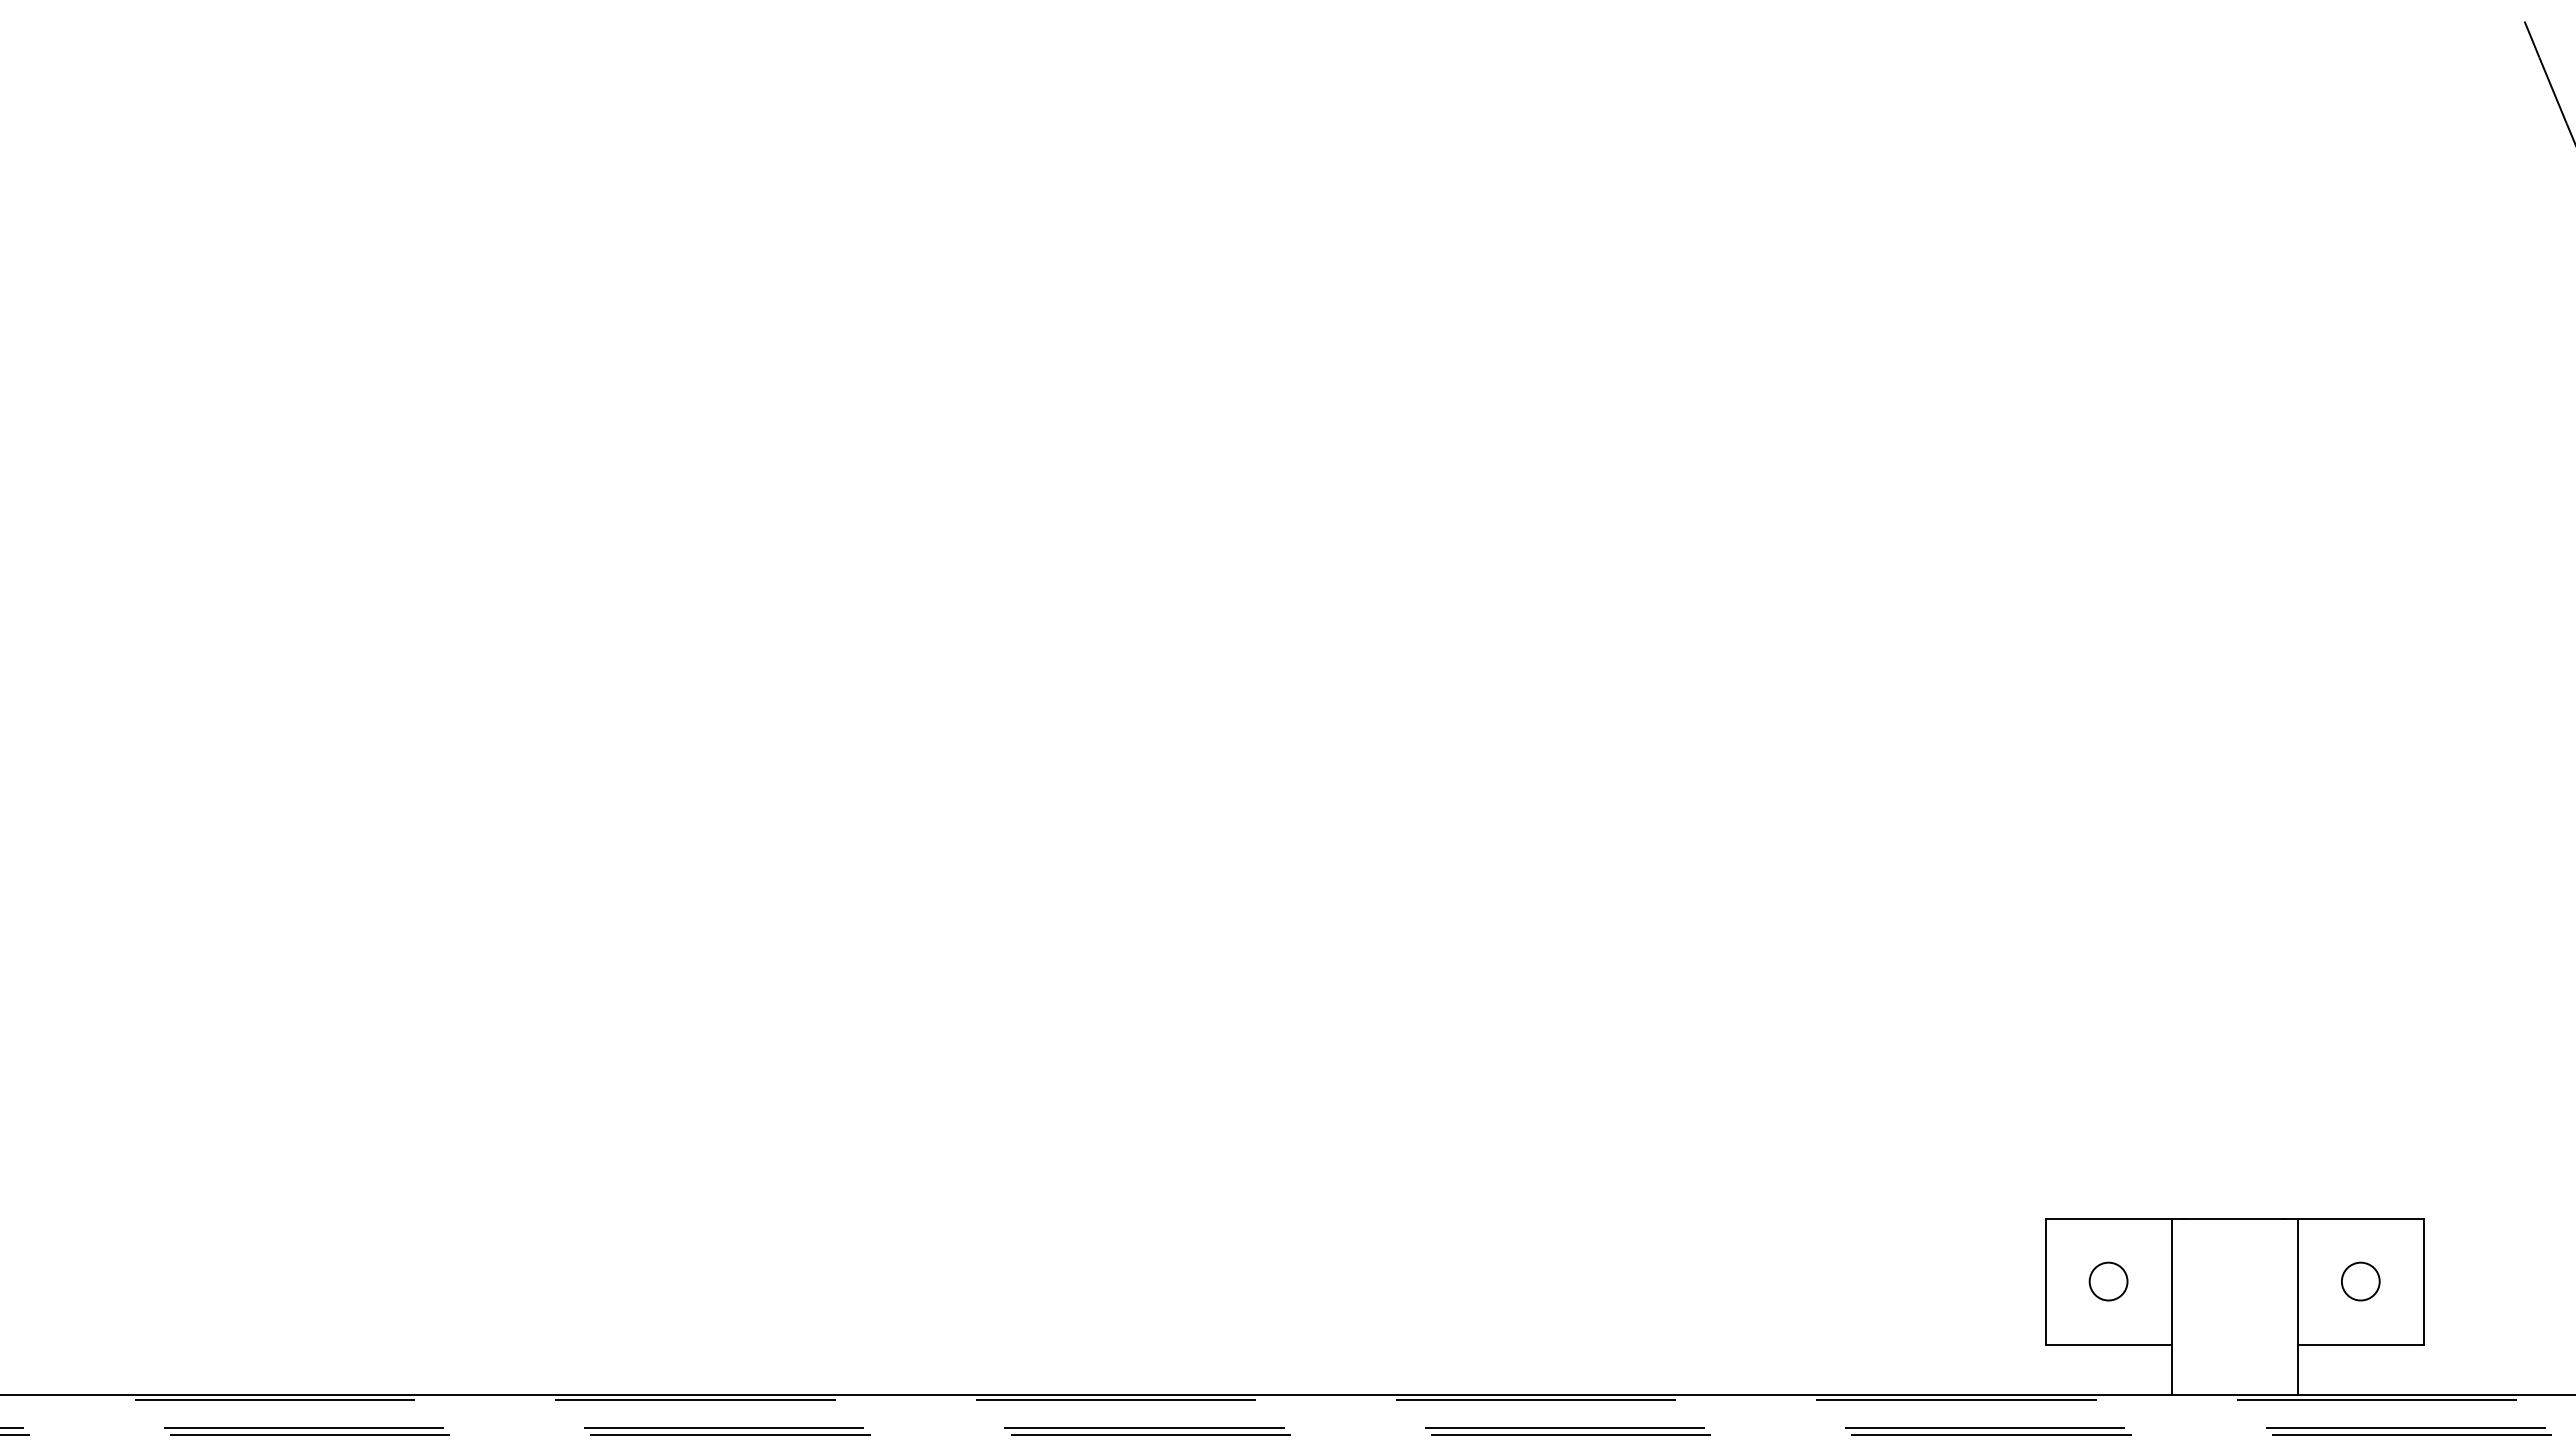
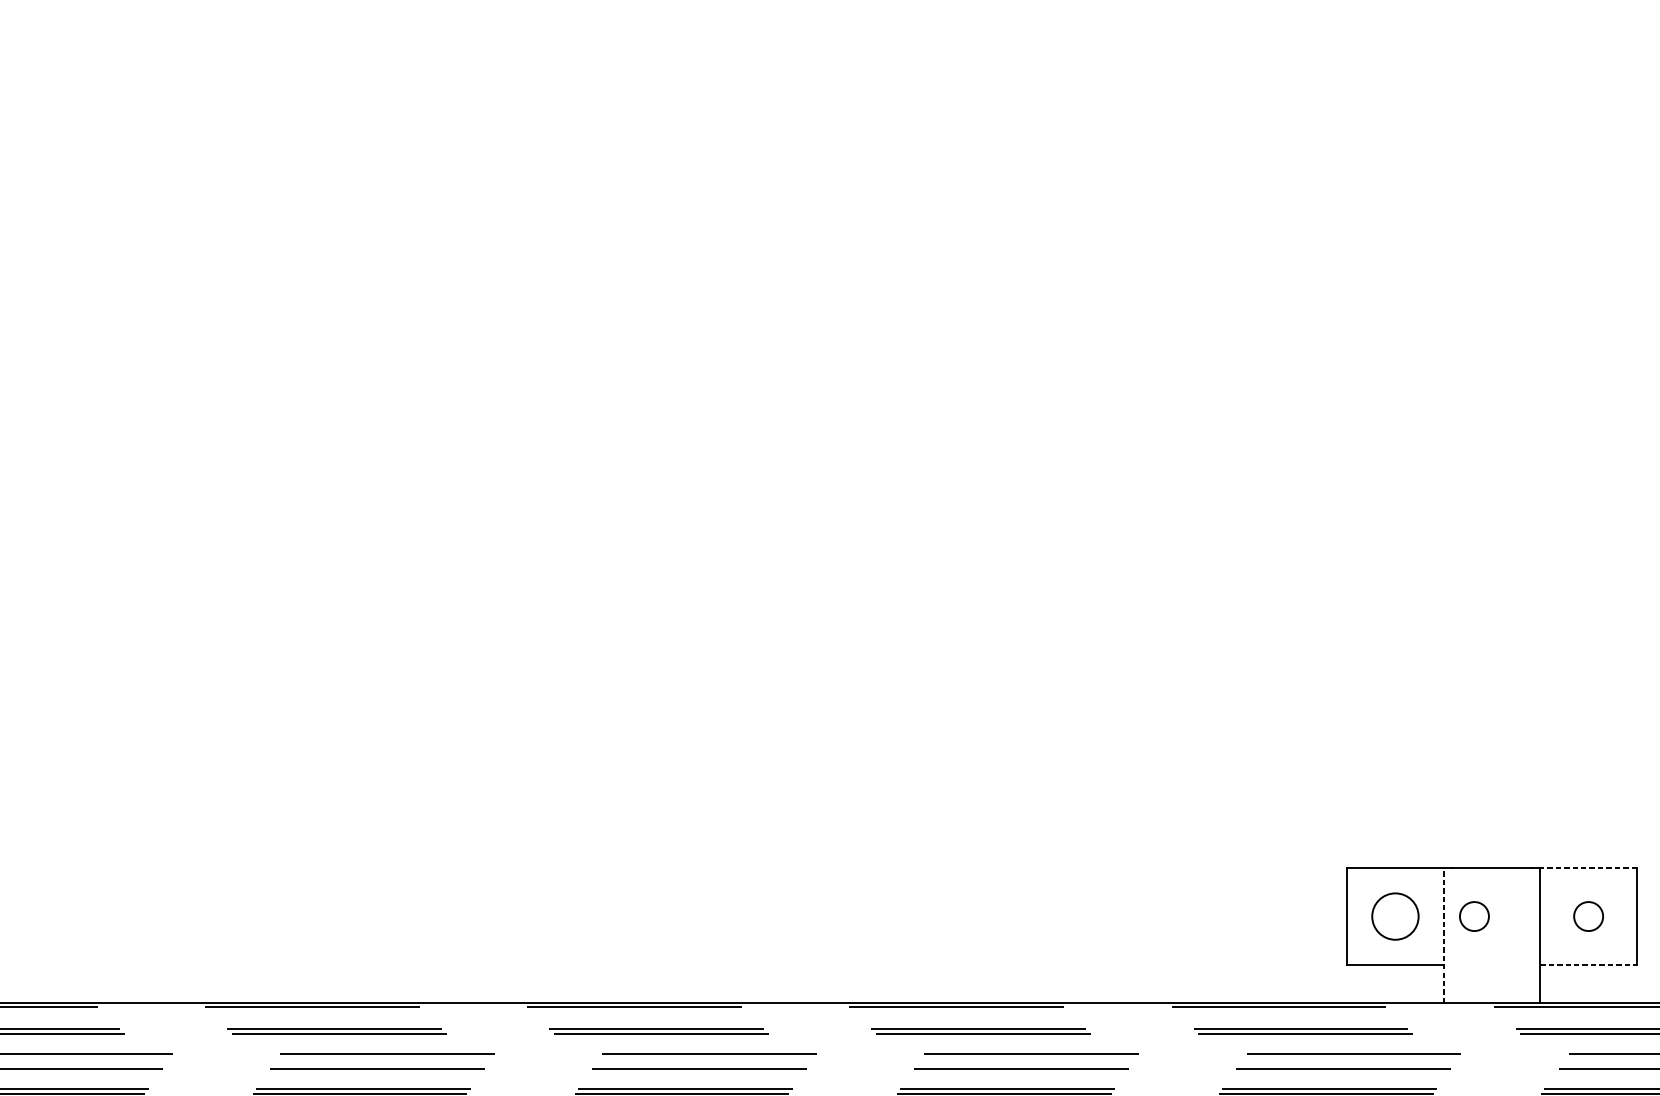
line: (2360, 1218) -> (1588, 868), solid -> dashed
circle: (2108, 1281) -> (1395, 916), size x1.6
circle: (2211, 1281) -> (1474, 916), added
line: (2171, 1306) -> (1443, 935), solid -> dashed
line: (2361, 1344) -> (1589, 964), solid -> dashed

